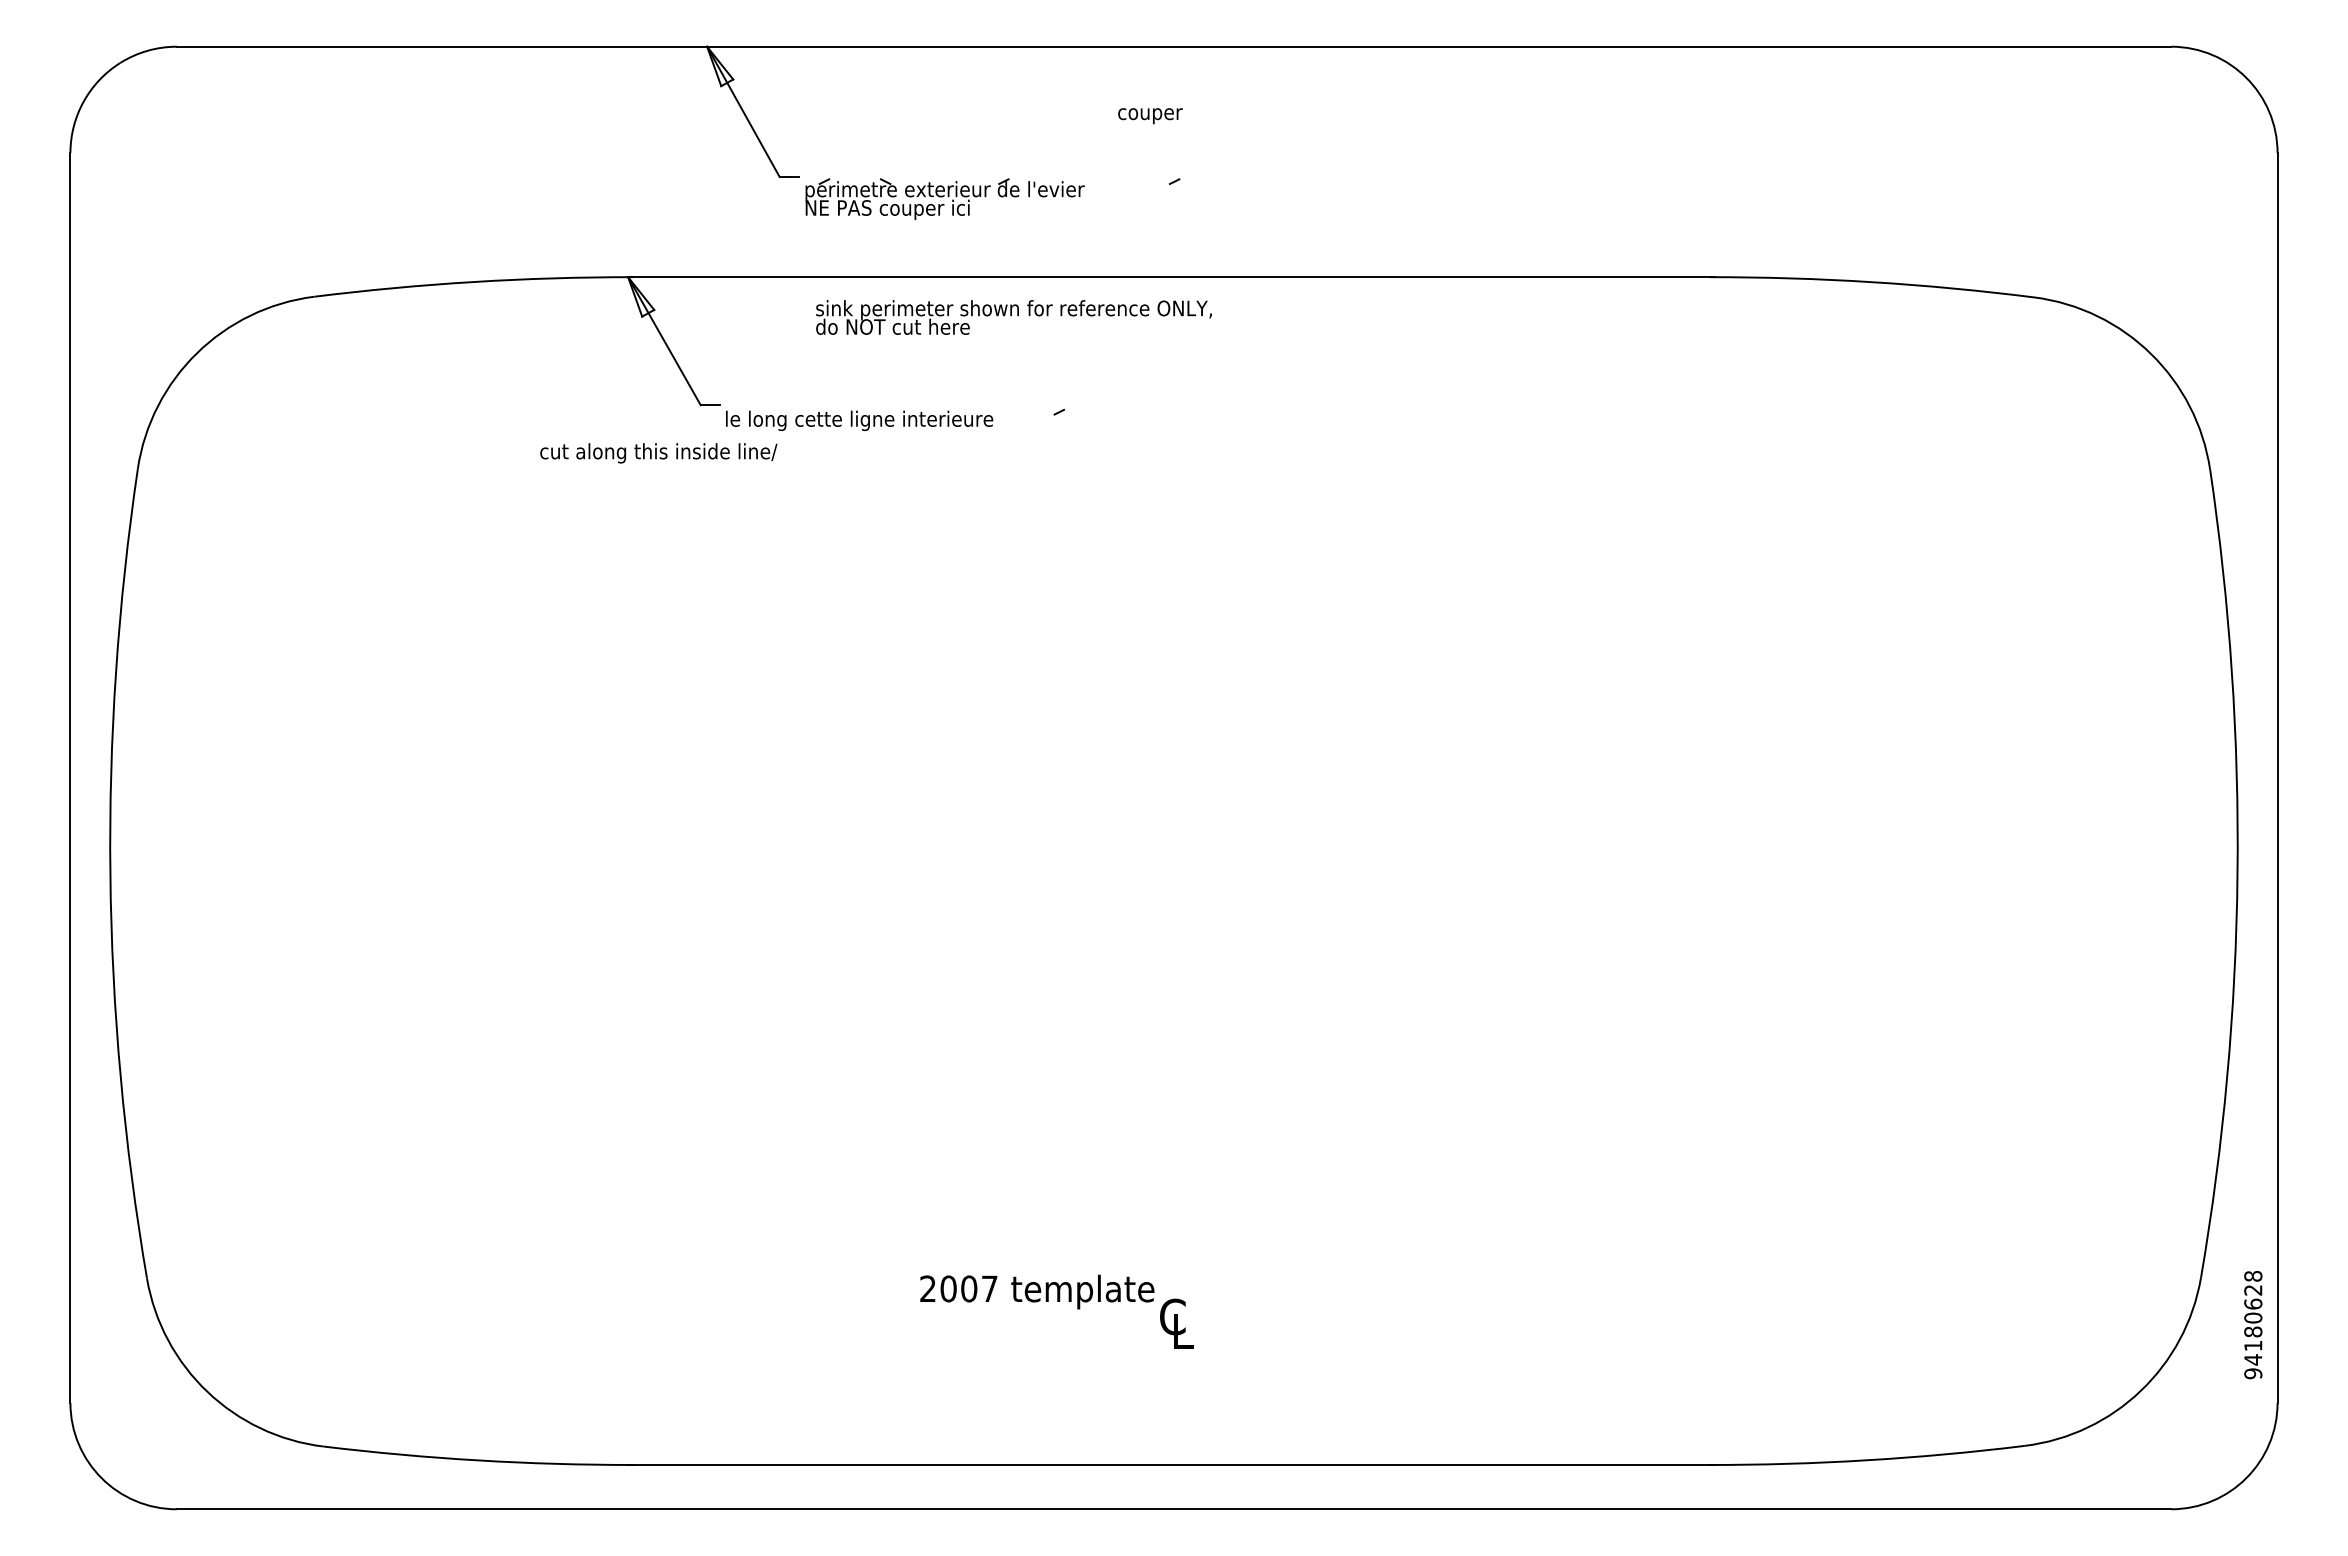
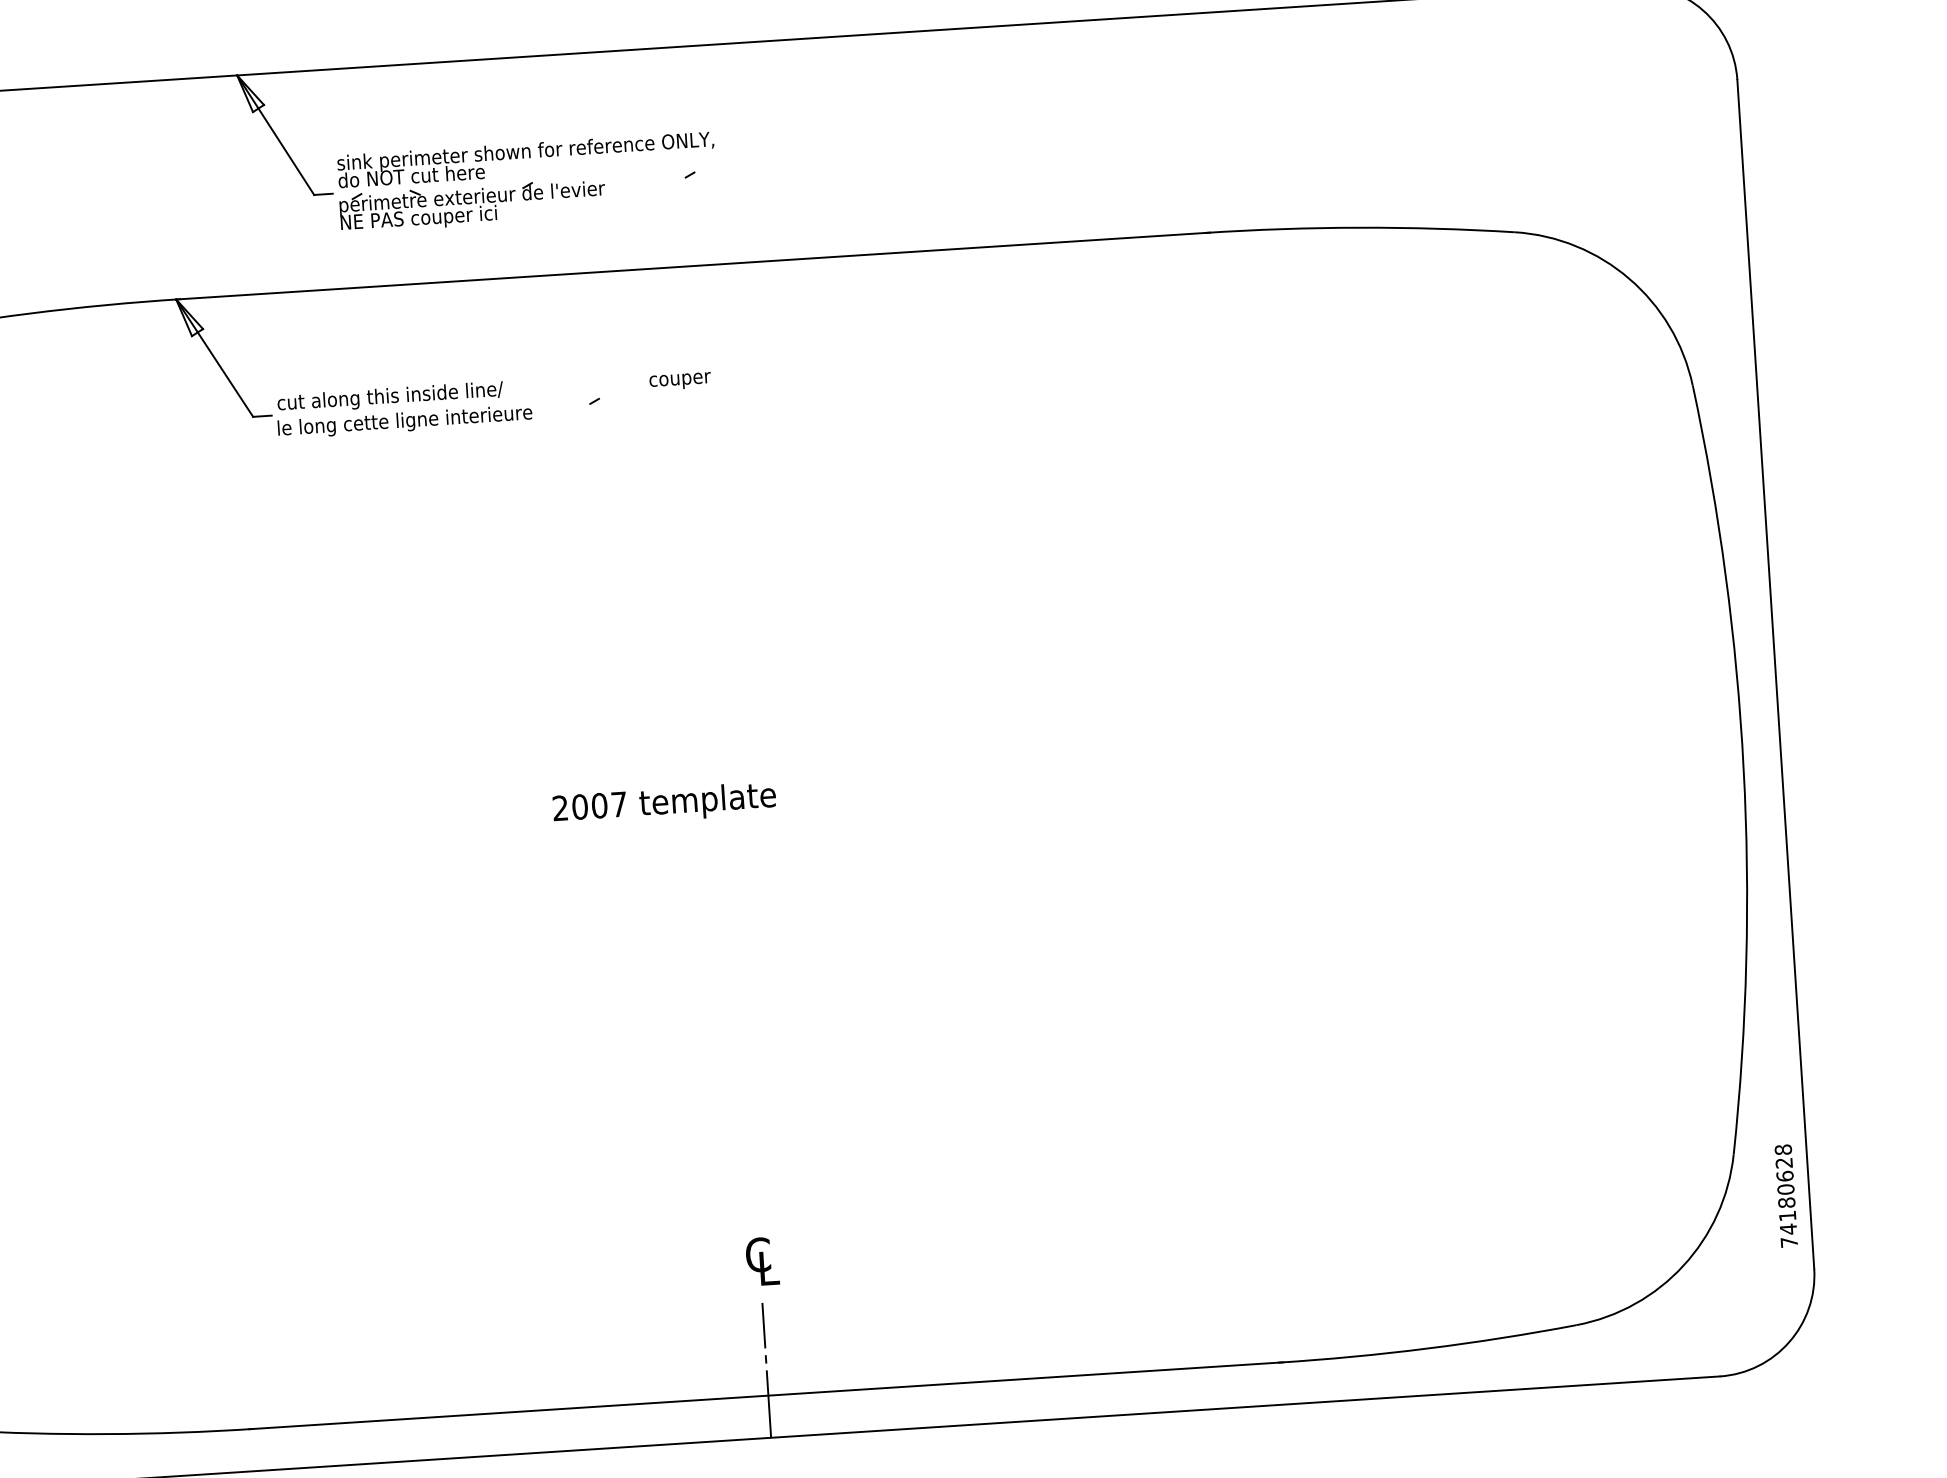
text: (1150, 116) -> (680, 381), moved
text: (1013, 317) -> (525, 159), moved
text: (658, 453) -> (390, 397), moved
text: (1037, 1291) -> (664, 804), moved
text: (2253, 1373) -> (1789, 1242), 94180628 -> 74180628
line: (1173, 1438) -> (766, 1370), added

